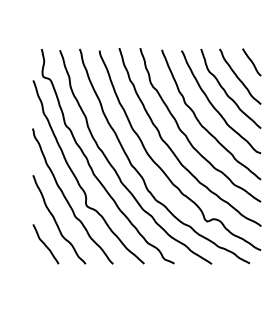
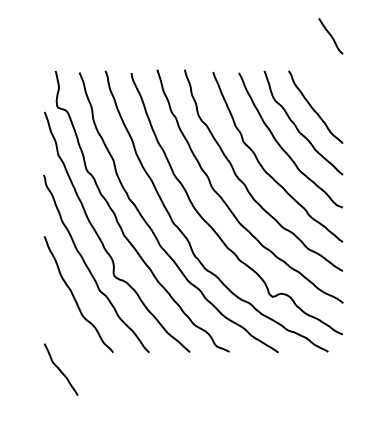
curve: (251, 62) -> (330, 36), moved
curve: (45, 244) -> (60, 369), moved

